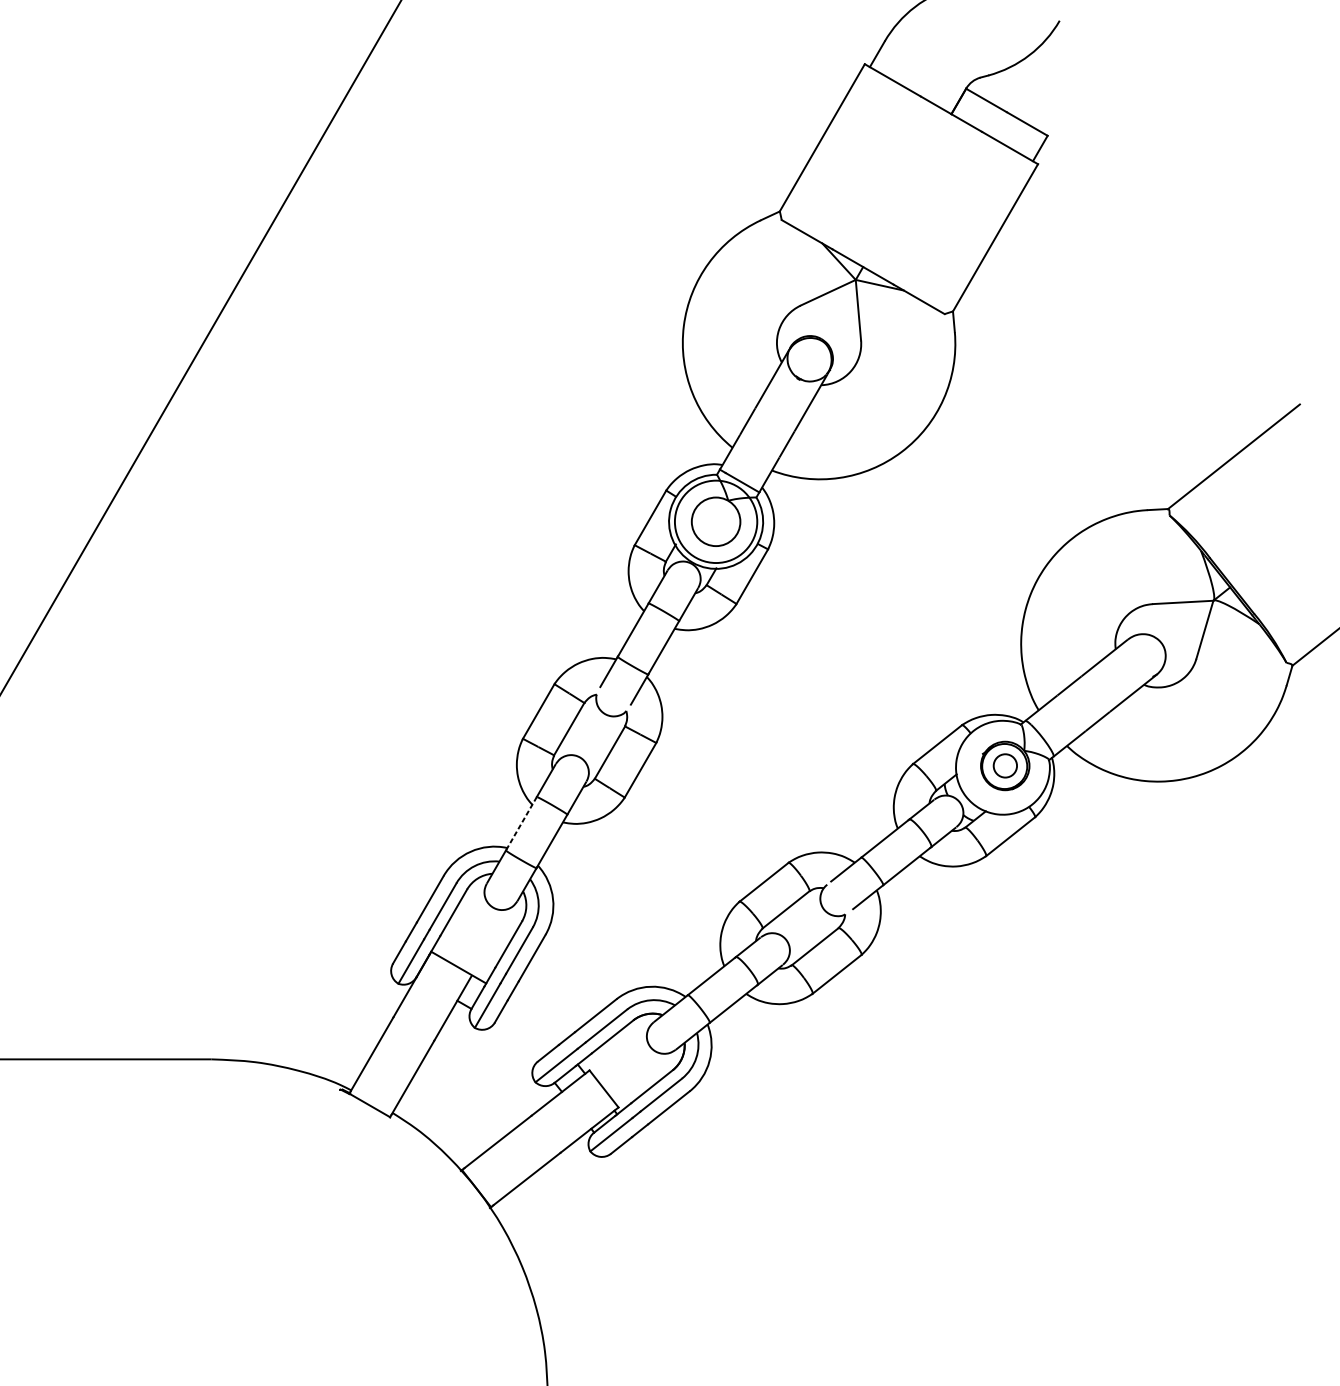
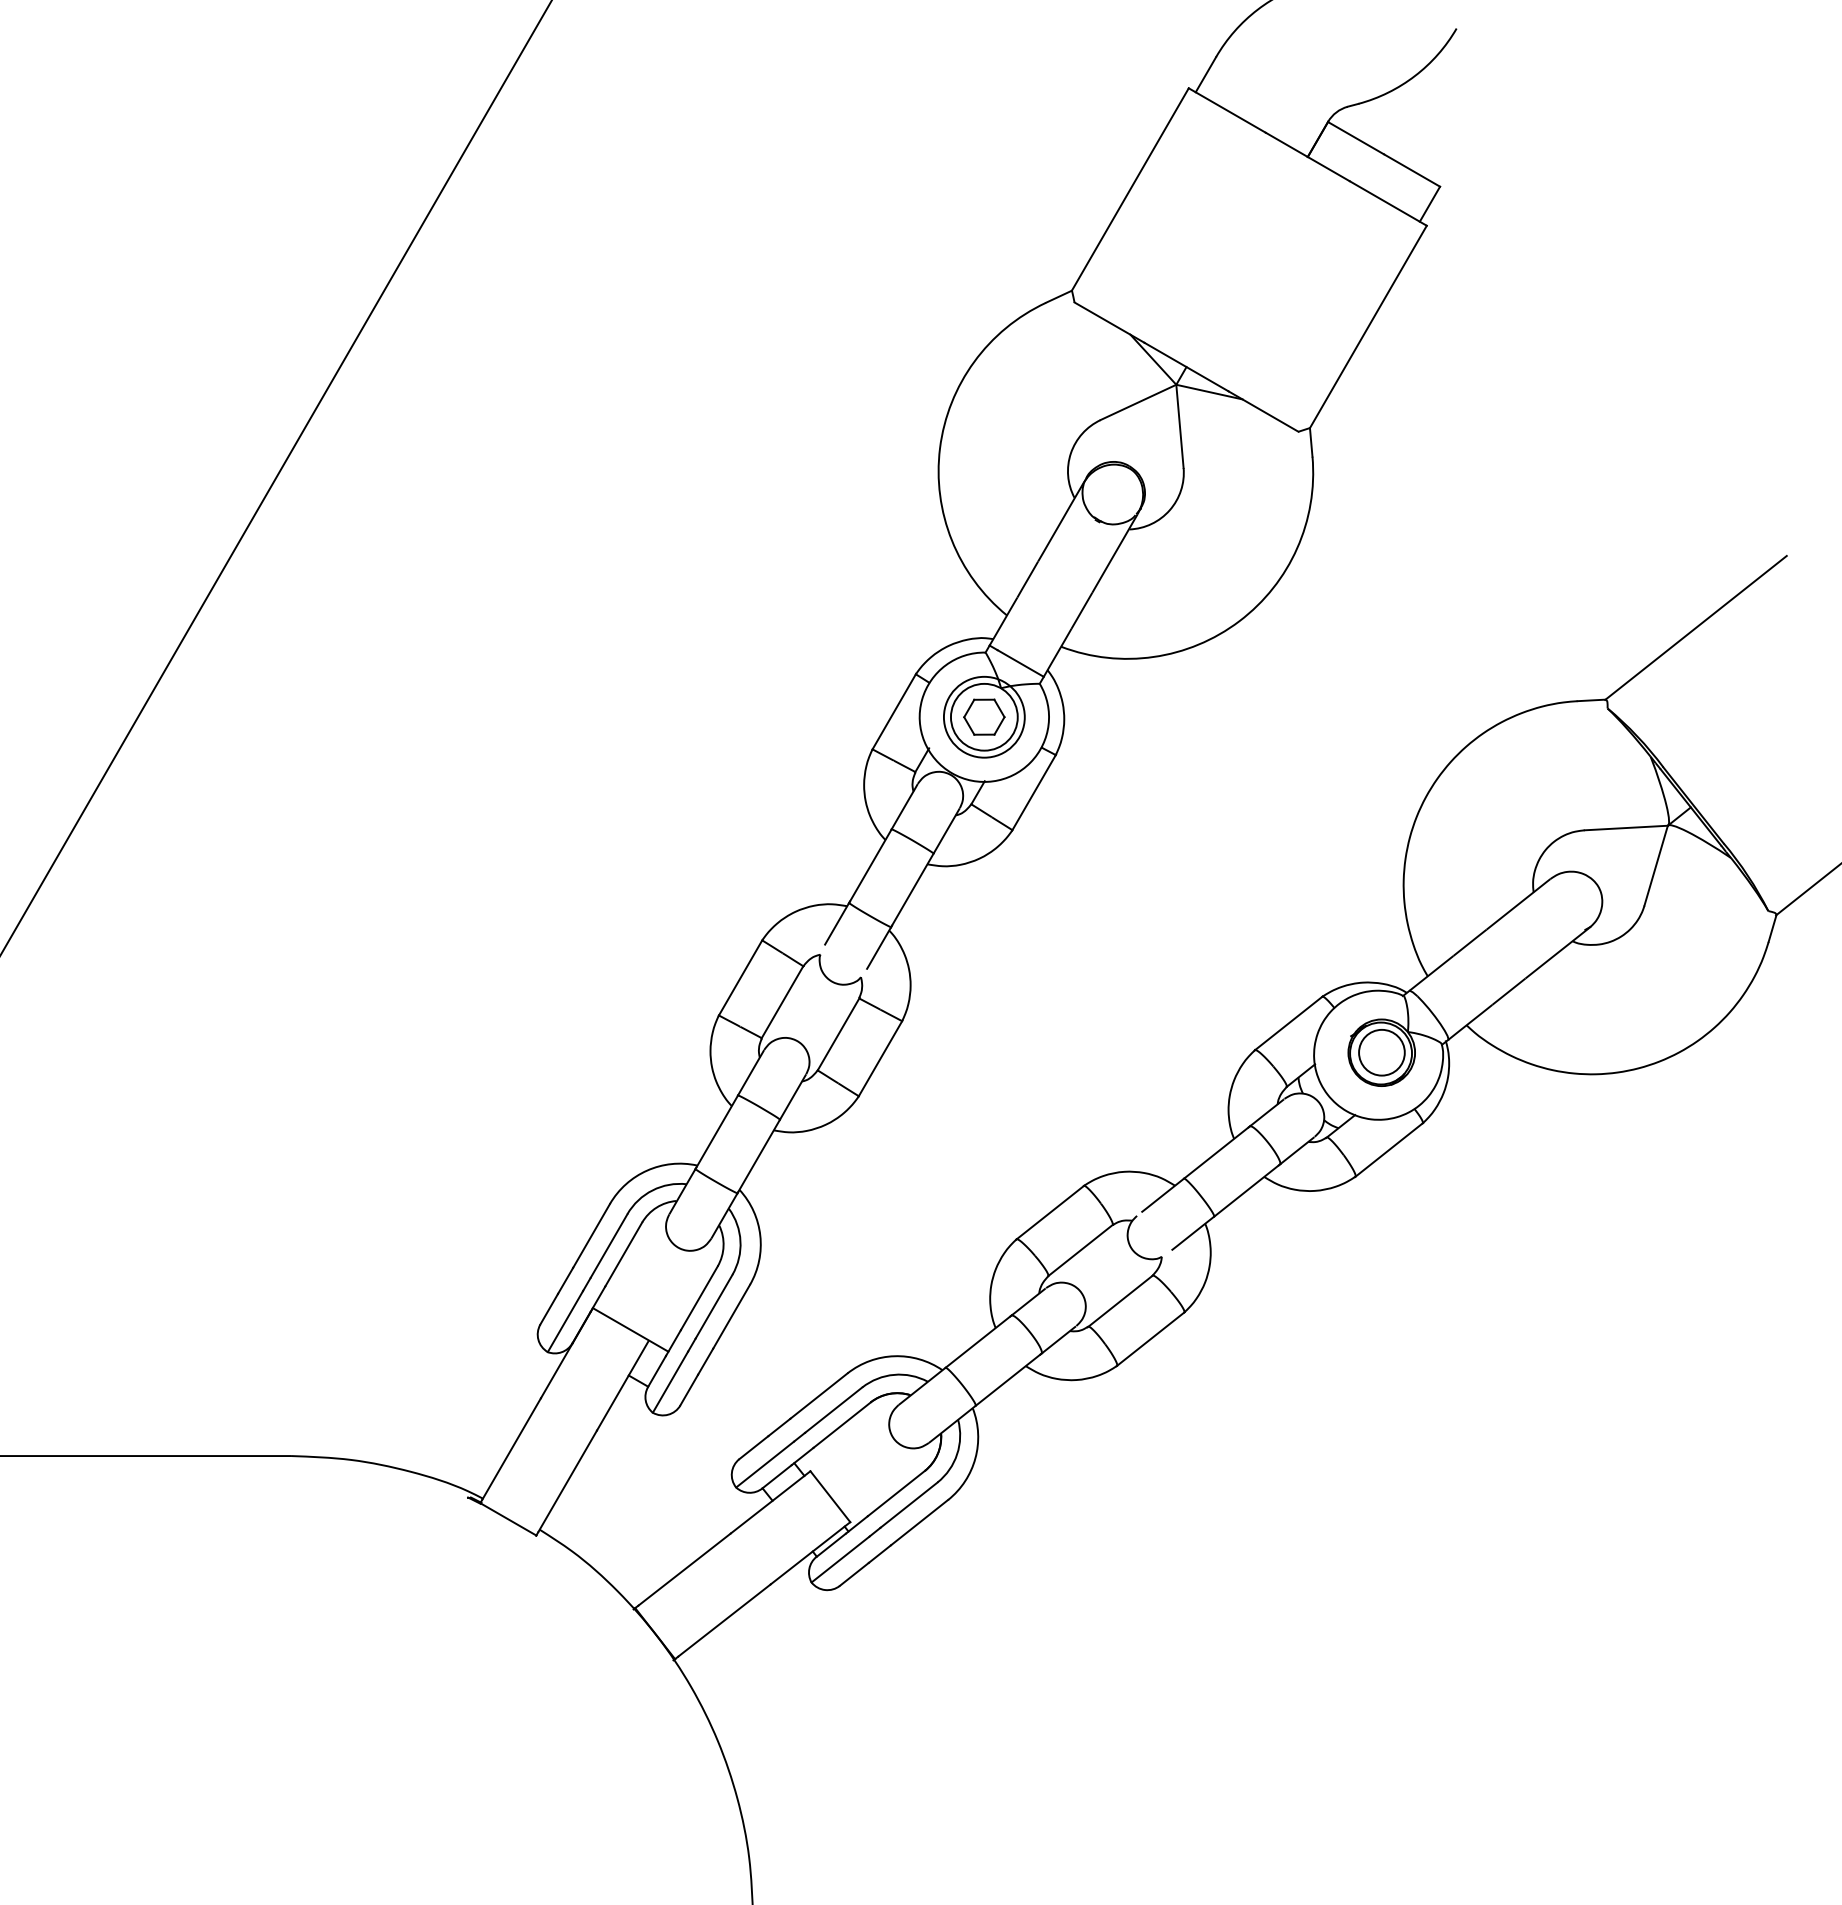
circle: (715, 521) -> (983, 716), size x0.71
part: (716, 521) -> (984, 716), added
circle: (1005, 765) -> (1381, 1052), size x1.43
line: (521, 823) -> (716, 1132), dashed -> solid

